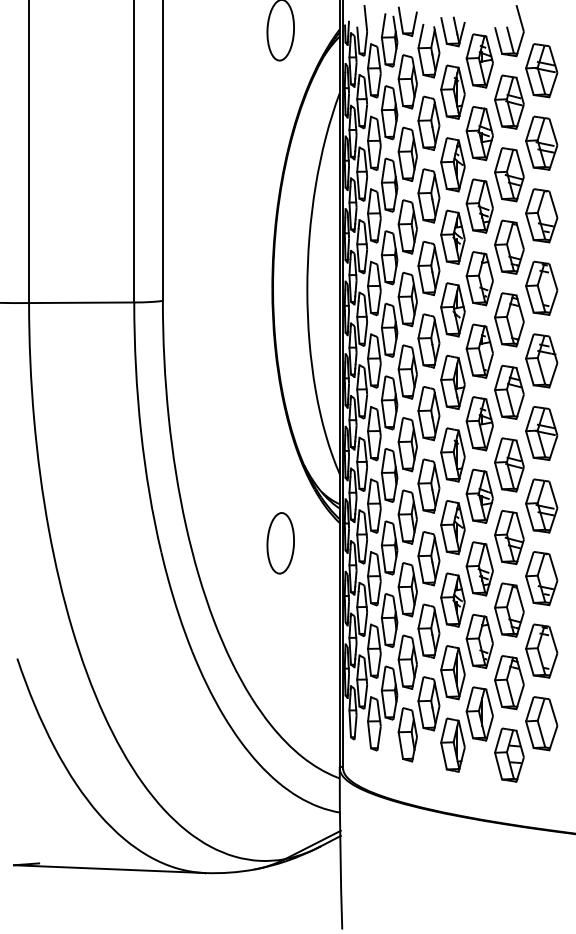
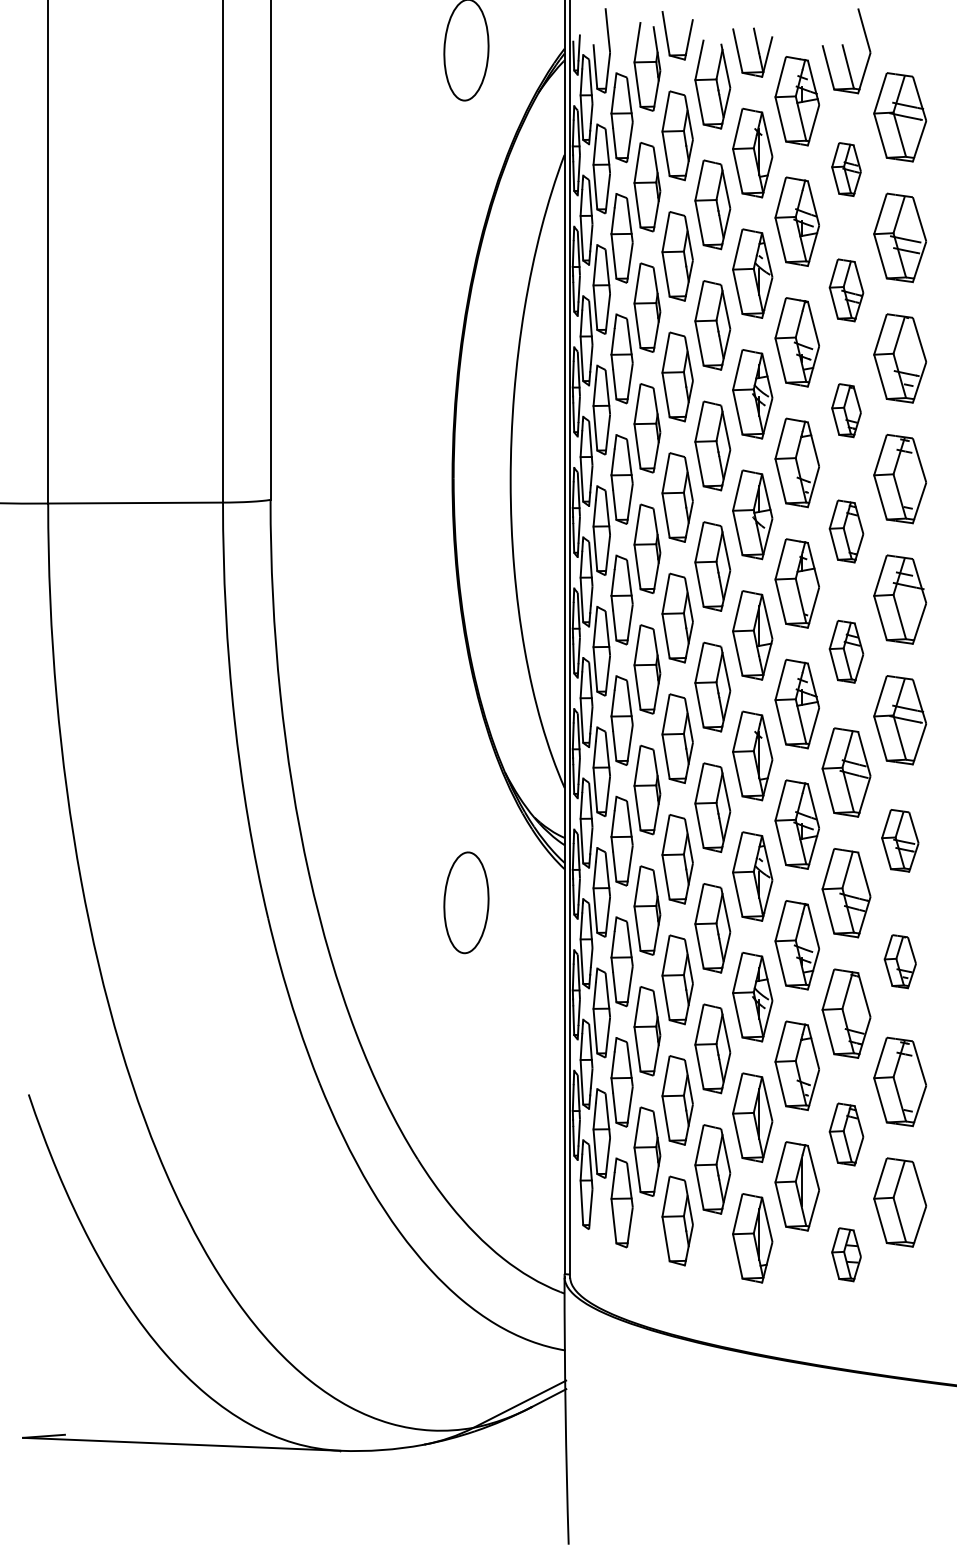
part: (509, 101) -> (846, 168), size x0.6
part: (509, 174) -> (846, 289), size x0.7
part: (509, 246) -> (846, 409), size x0.6
part: (509, 319) -> (846, 530), size x0.7
part: (509, 391) -> (846, 650), size x0.7
part: (541, 505) -> (899, 839), size x0.7
part: (541, 578) -> (899, 961), size x0.6
part: (509, 682) -> (846, 1134), size x0.7
part: (509, 754) -> (846, 1253), size x0.6

